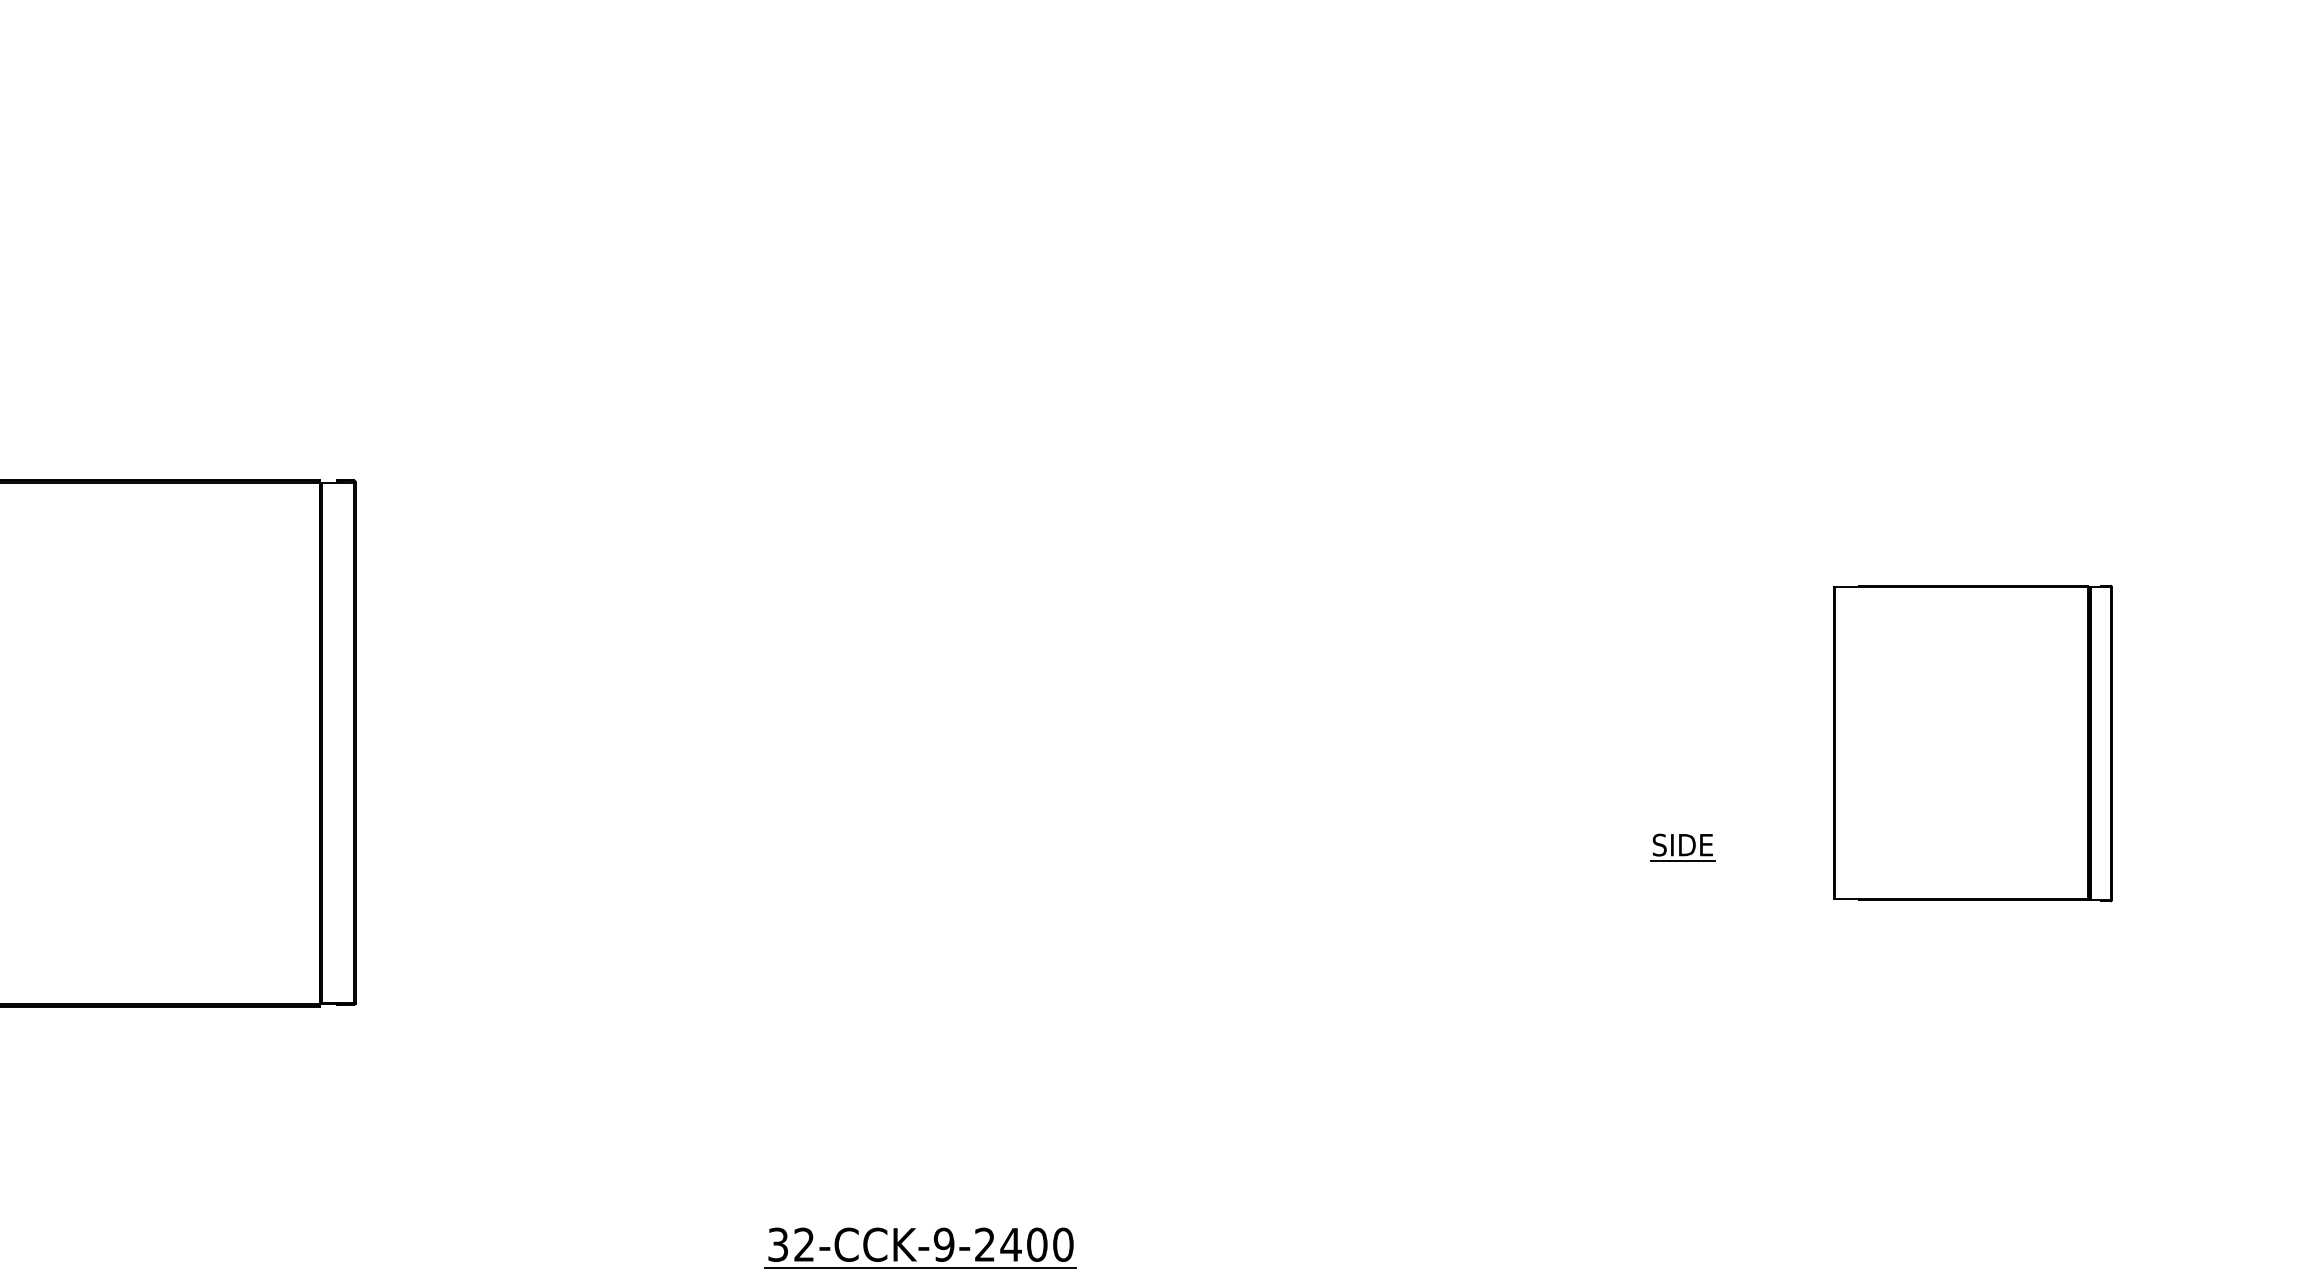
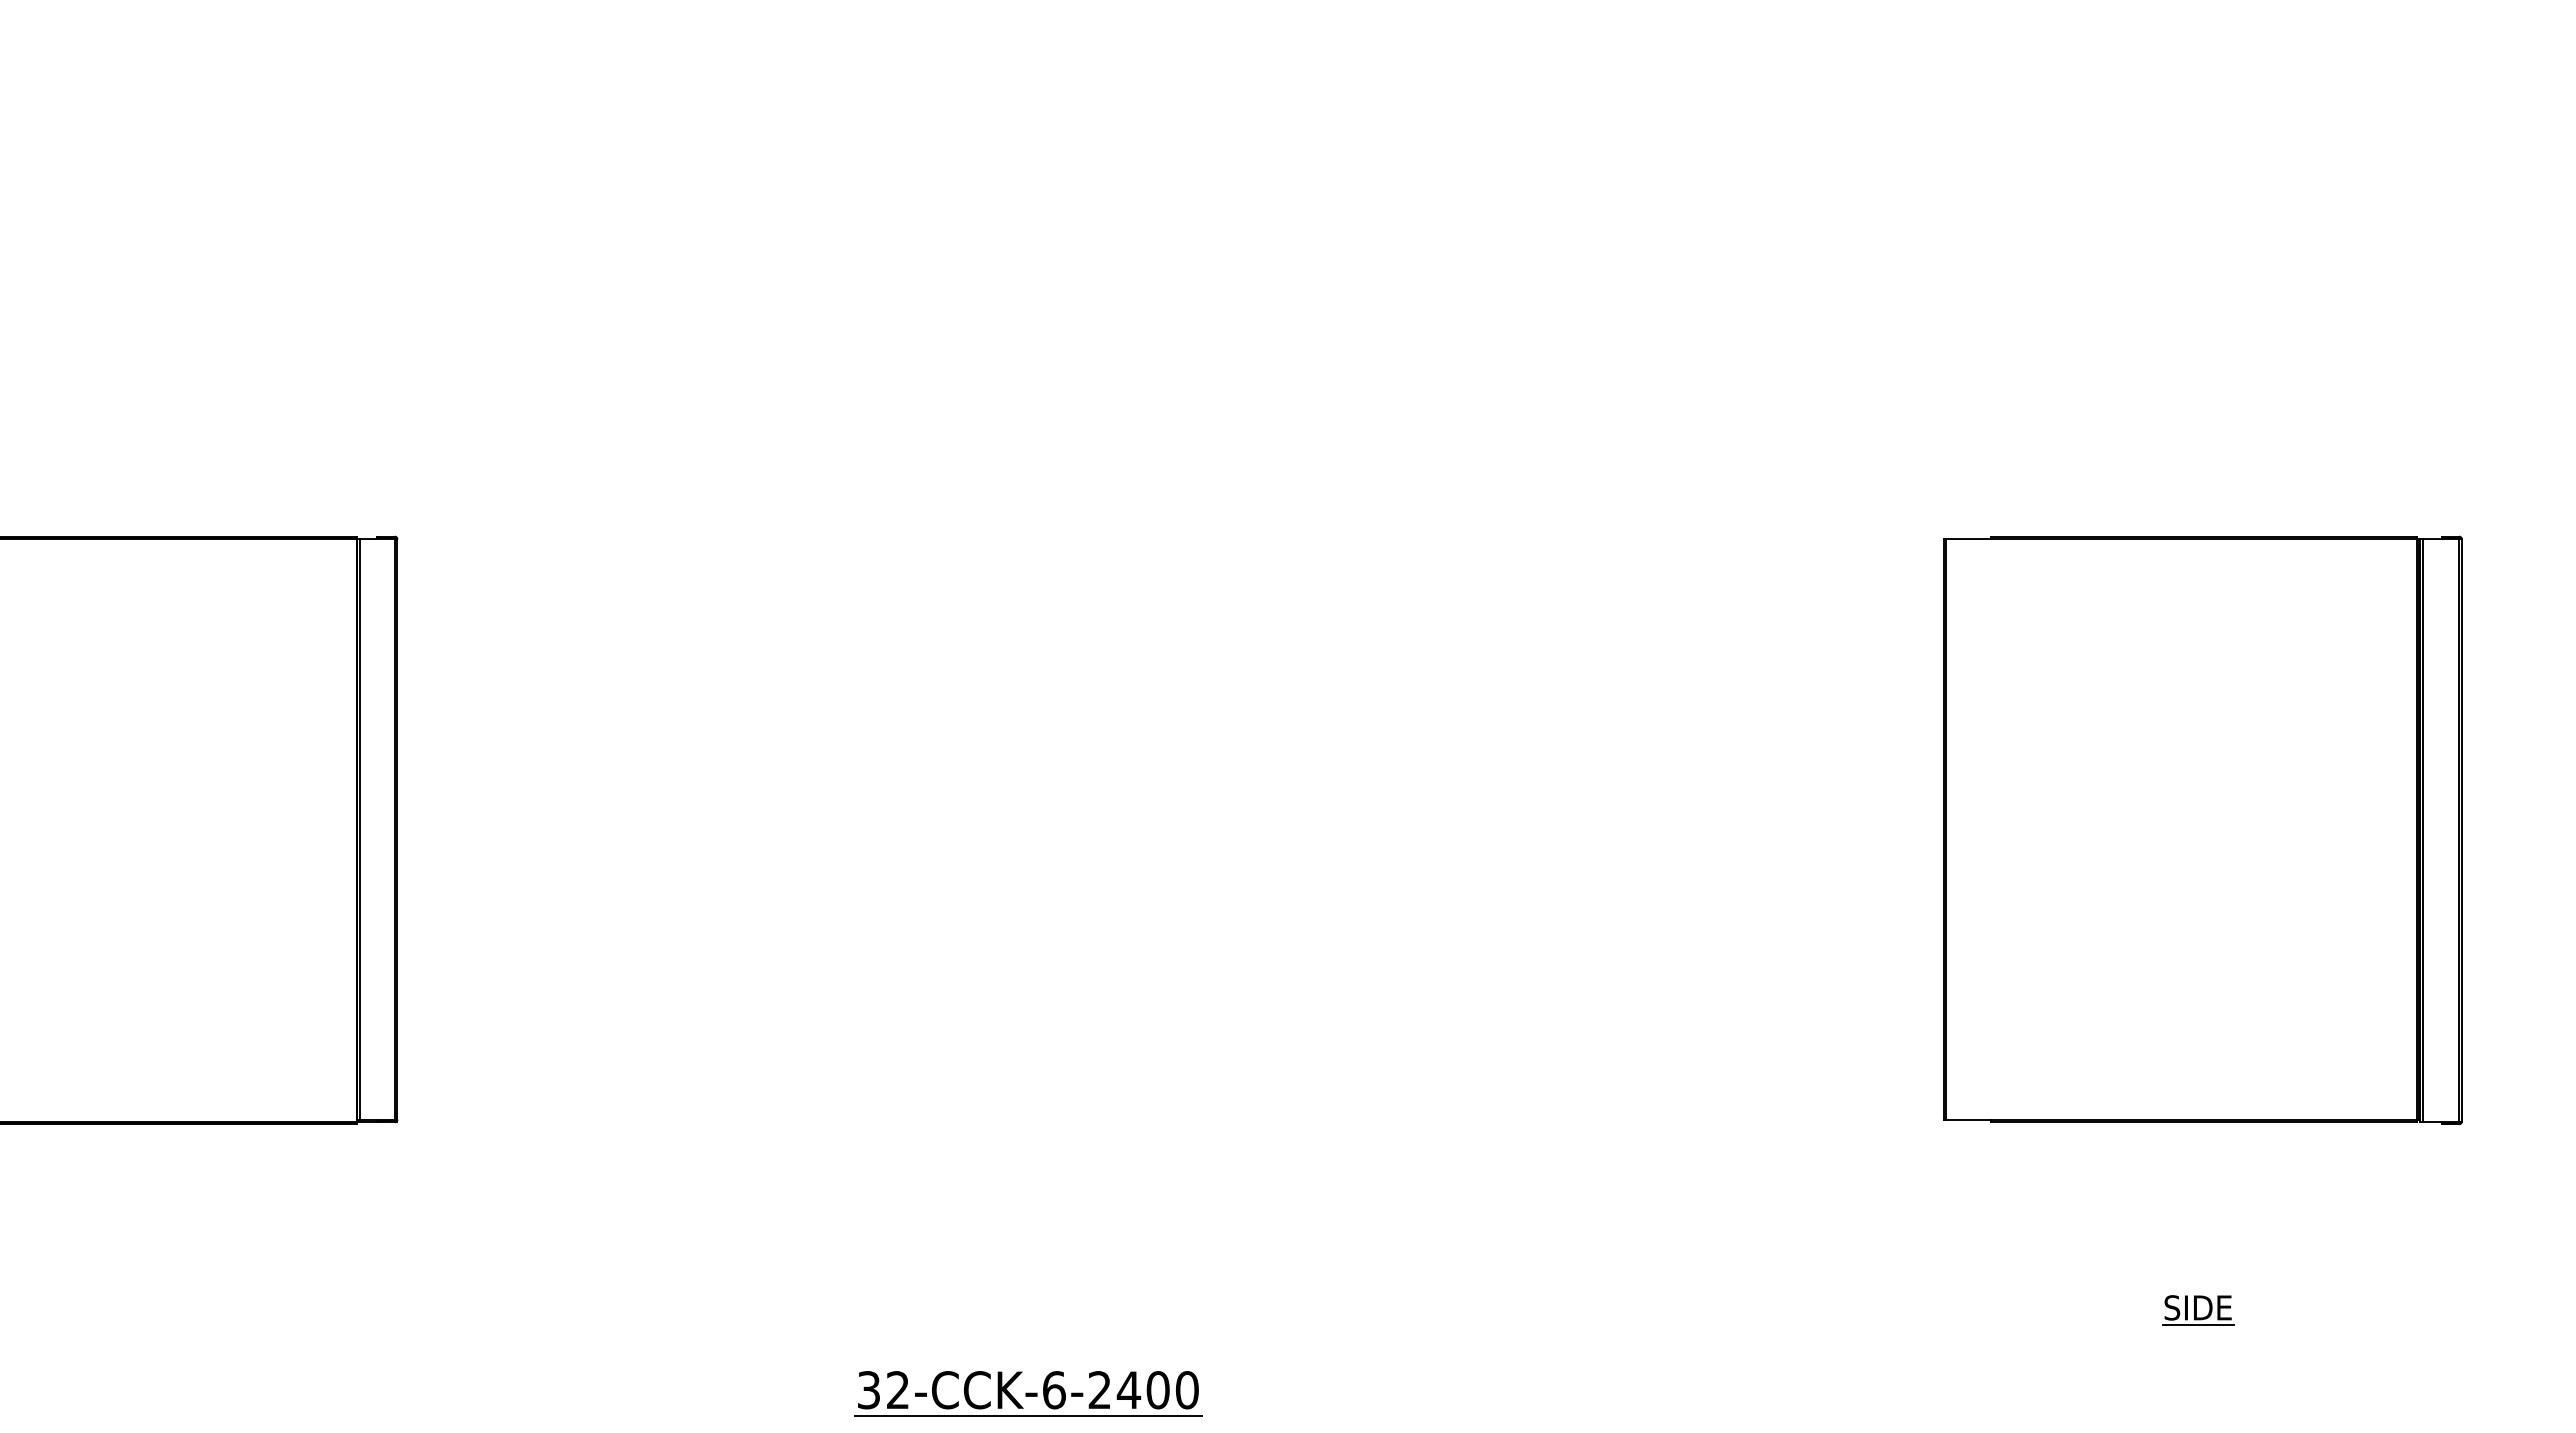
part: (1972, 743) -> (2202, 830), size x1.67
part: (1683, 847) -> (2198, 1310), moved
text: (943, 1245) -> (1053, 1390), 32-CCK-9-2400 -> 32-CCK-6-2400

